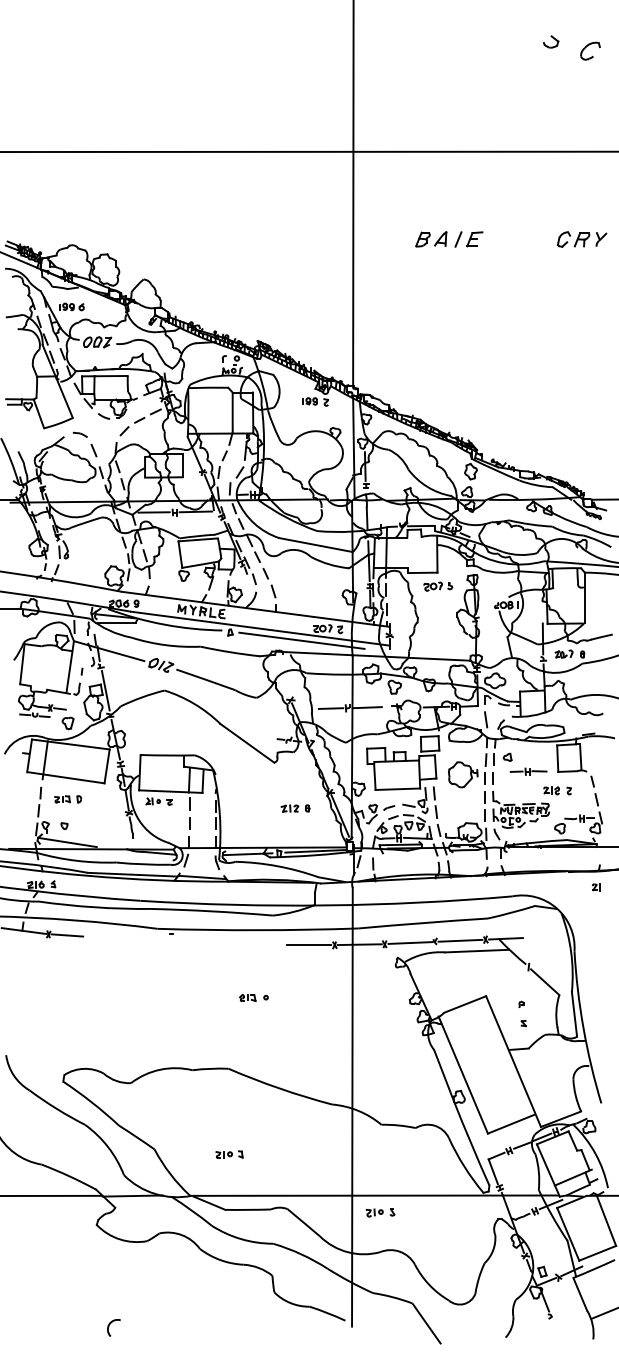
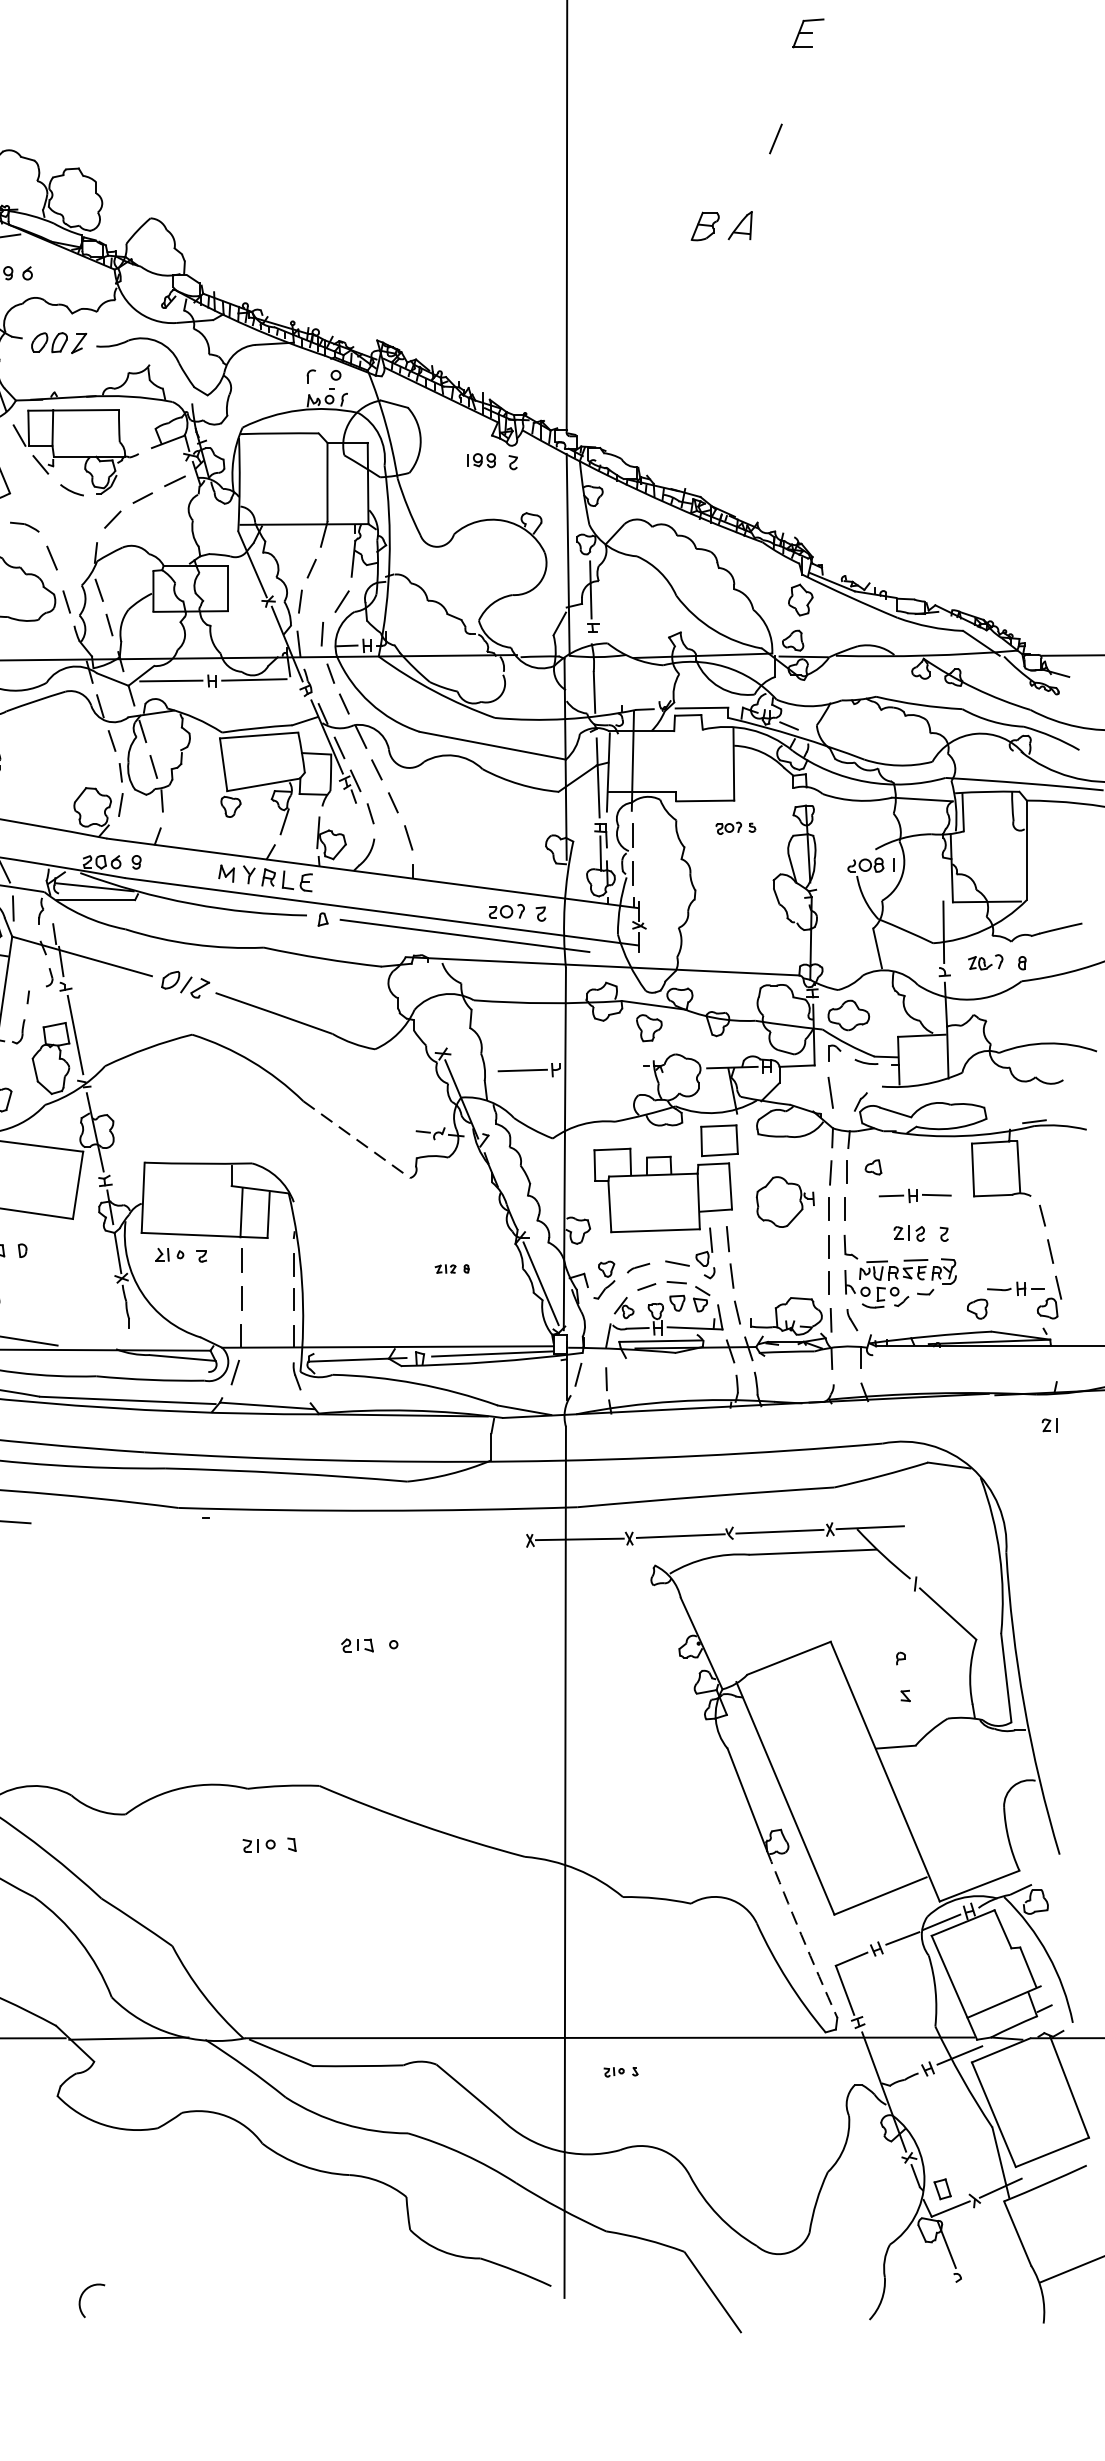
part: (431, 239) -> (722, 226), moved
part: (474, 239) -> (807, 33), moved
part: (582, 239) -> (1022, 138), removed
part: (438, 586) -> (736, 828), size x0.7
line: (366, 707) -> (593, 1068), removed
line: (247, 743) -> (356, 1139), solid -> dashed
part: (557, 790) -> (920, 1233), moved
part: (295, 808) -> (452, 1268), size x0.6
line: (308, 945) -> (478, 1541), removed
arc: (471, 1143) -> (801, 1934), solid -> dashed
part: (229, 1154) -> (269, 1844), moved
part: (380, 1212) -> (621, 2071), size x0.6

